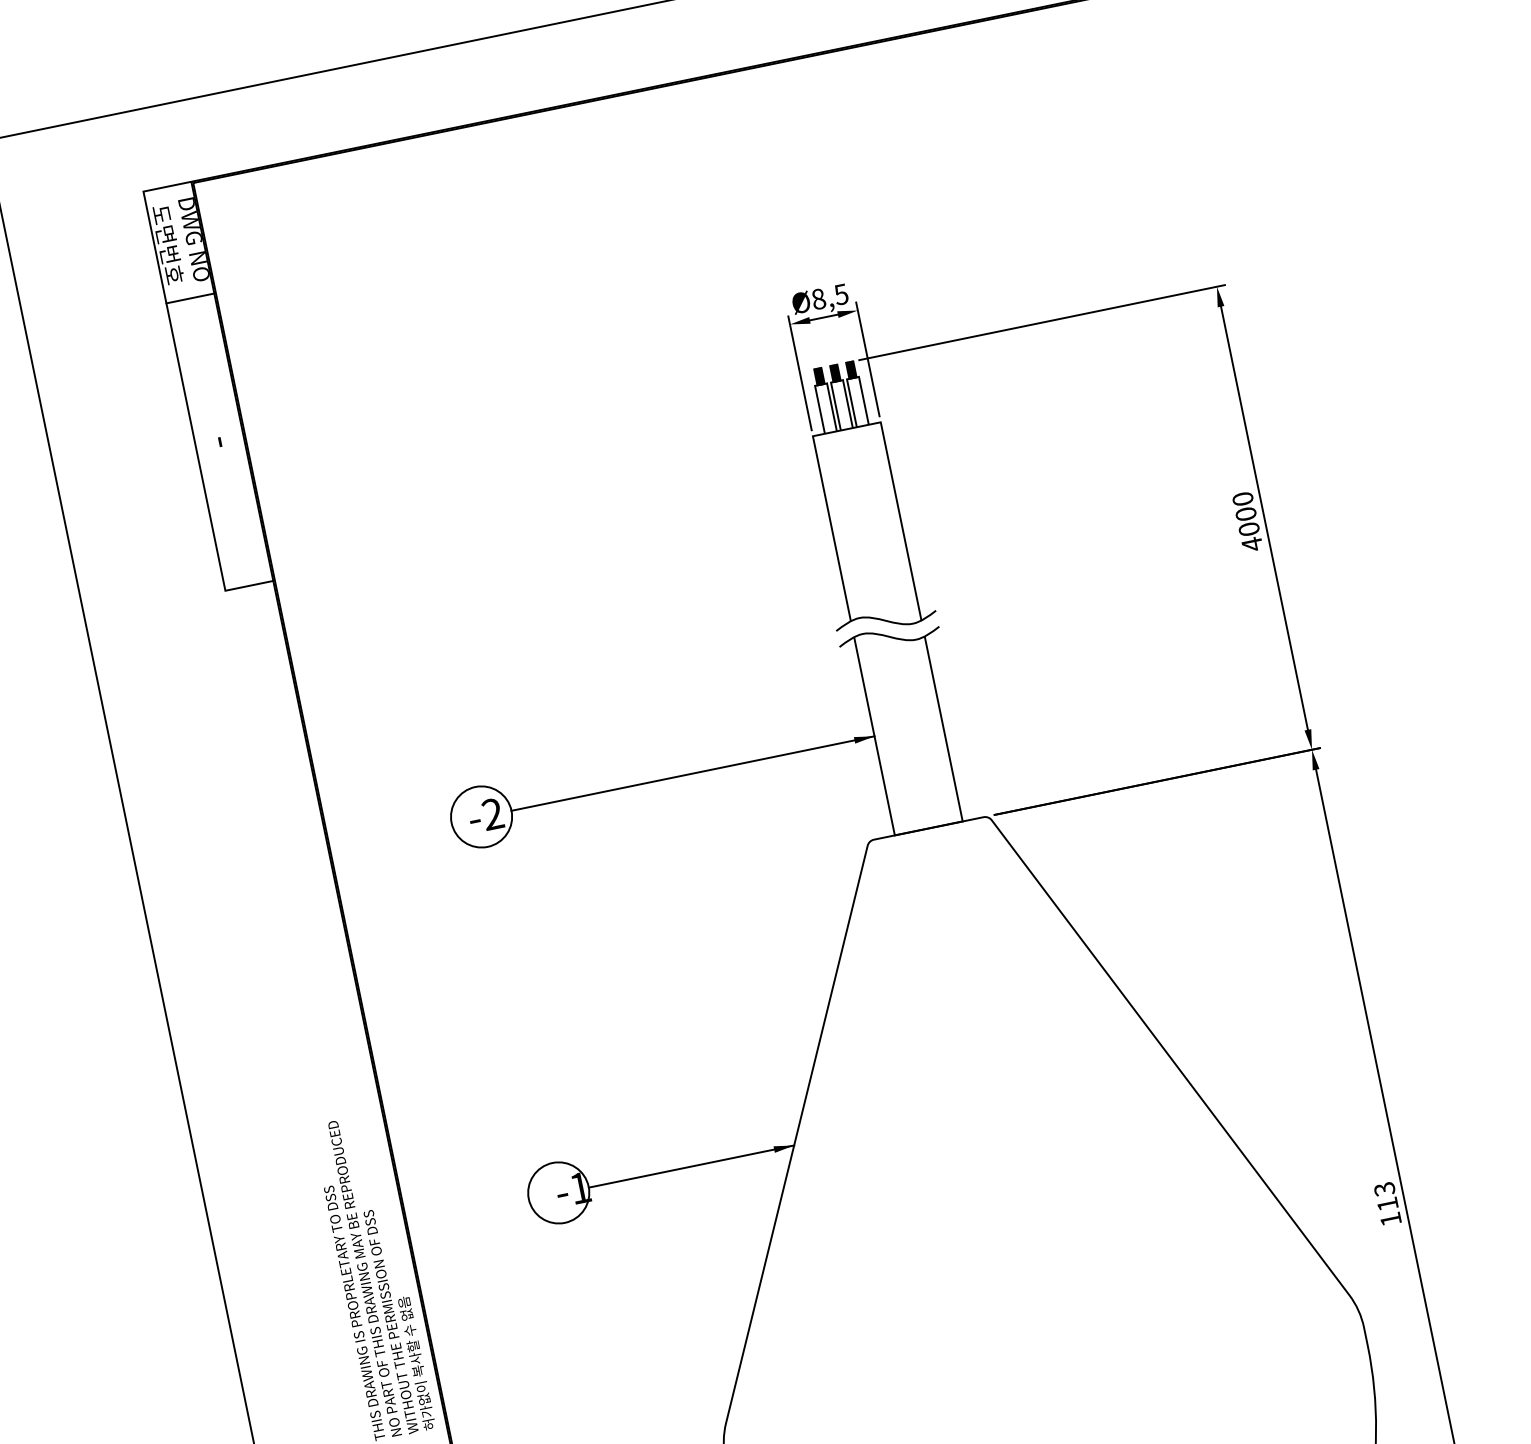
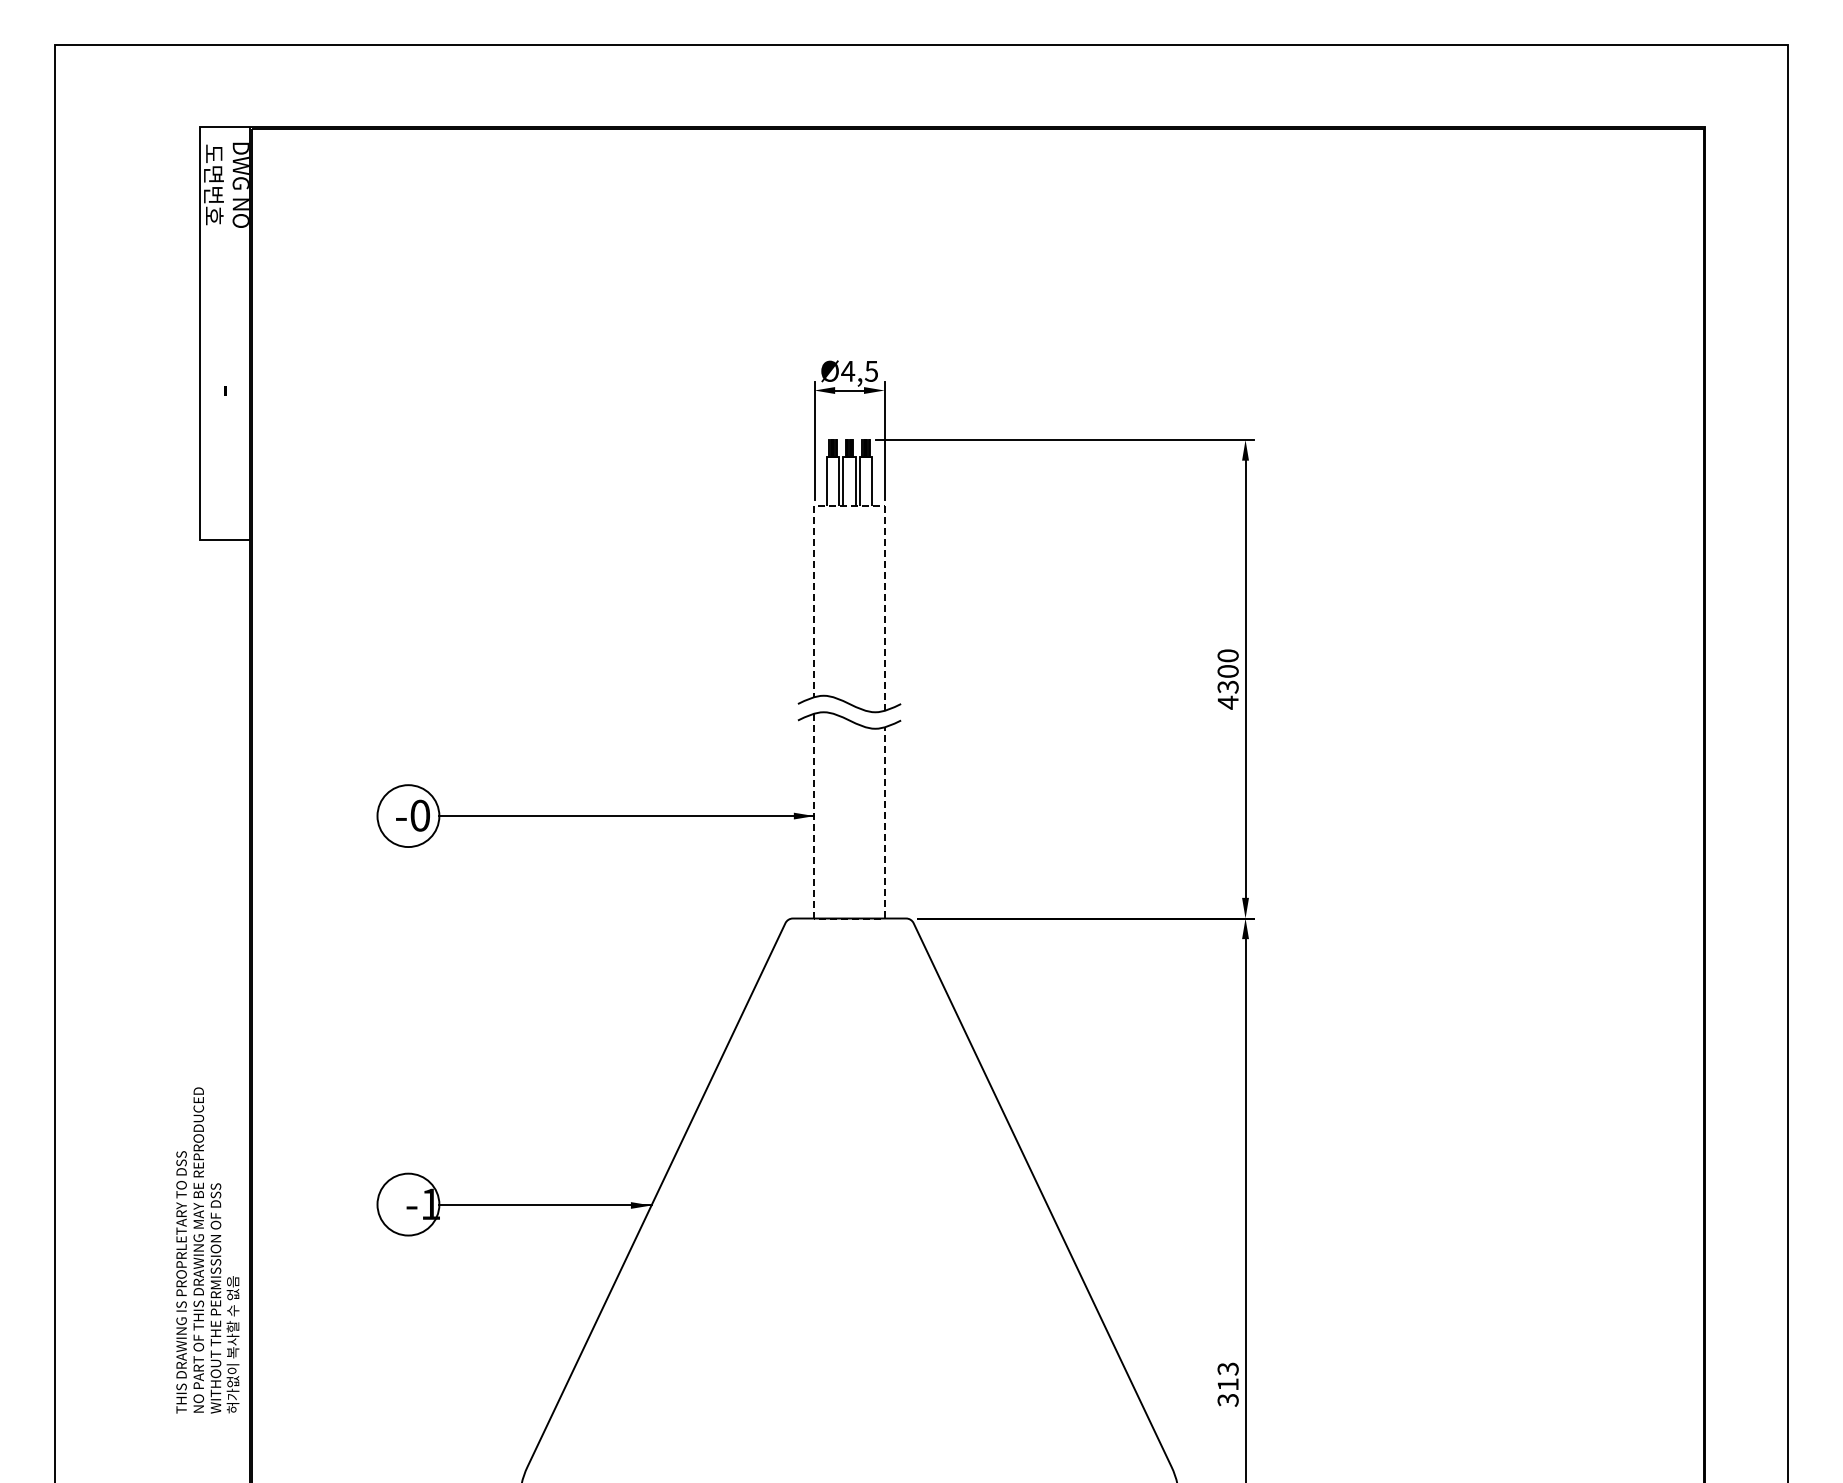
line: (189, 298) -> (224, 242), removed
text: (818, 298) -> (848, 370), 8,5 -> 4,5
line: (852, 428) -> (855, 506), solid -> dashed
text: (1248, 528) -> (1227, 686), 4000 -> 4300
text: (492, 814) -> (419, 815), -2 -> -0
line: (922, 829) -> (843, 918), solid -> dashed
text: (1390, 1219) -> (1227, 1400), 113 -> 313

